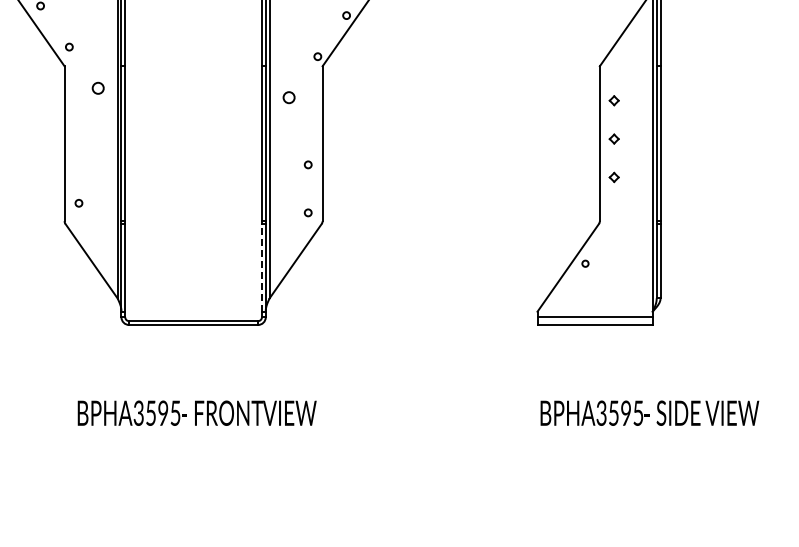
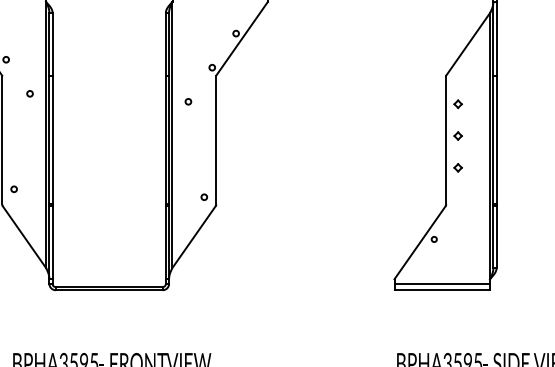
circle: (97, 87) -> (29, 93), size x0.62
circle: (288, 97) -> (187, 101), size x0.62
circle: (307, 164) -> (203, 157), removed
line: (261, 267) -> (165, 242), dashed -> solid

